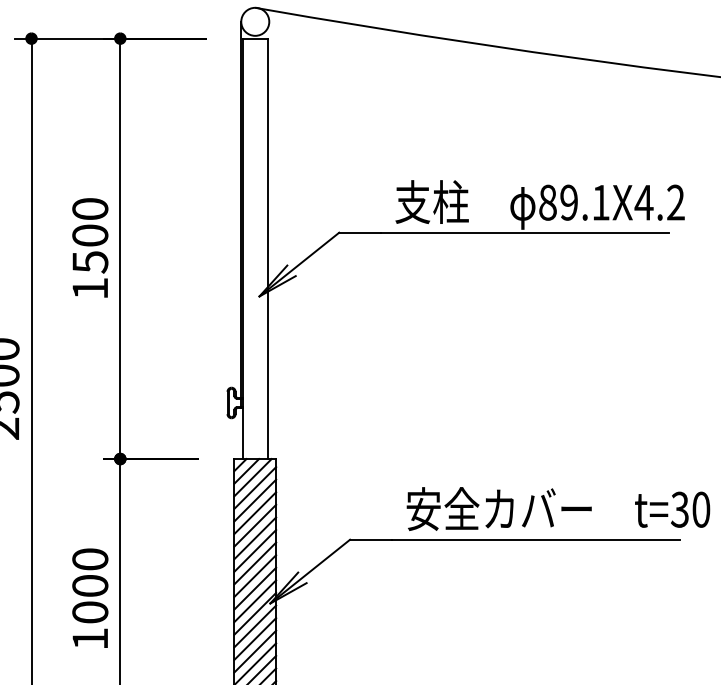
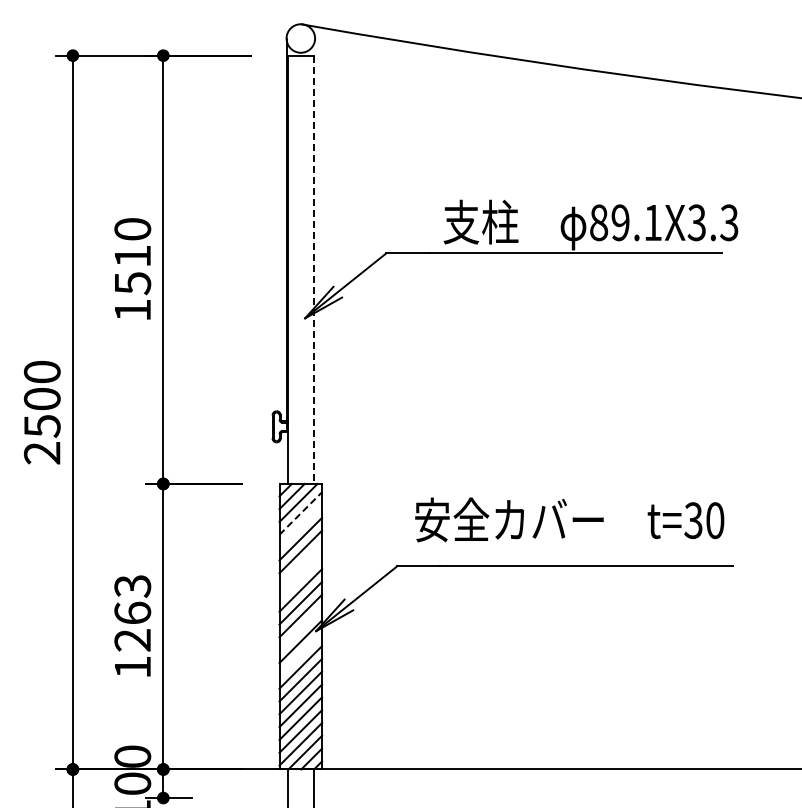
text: (659, 202) -> (712, 222), 89.1X4.2 -> 89.1X3.3
text: (90, 235) -> (132, 256), 1500 -> 1510
line: (267, 249) -> (313, 270), solid -> dashed
line: (255, 488) -> (301, 513), solid -> dashed
line: (254, 500) -> (300, 526), removed
text: (558, 508) -> (569, 519), moved
line: (254, 538) -> (300, 564), removed
line: (254, 550) -> (300, 577), removed
text: (90, 586) -> (132, 613), 1000 -> 1263
line: (254, 600) -> (300, 628), removed
line: (254, 626) -> (300, 654), removed

